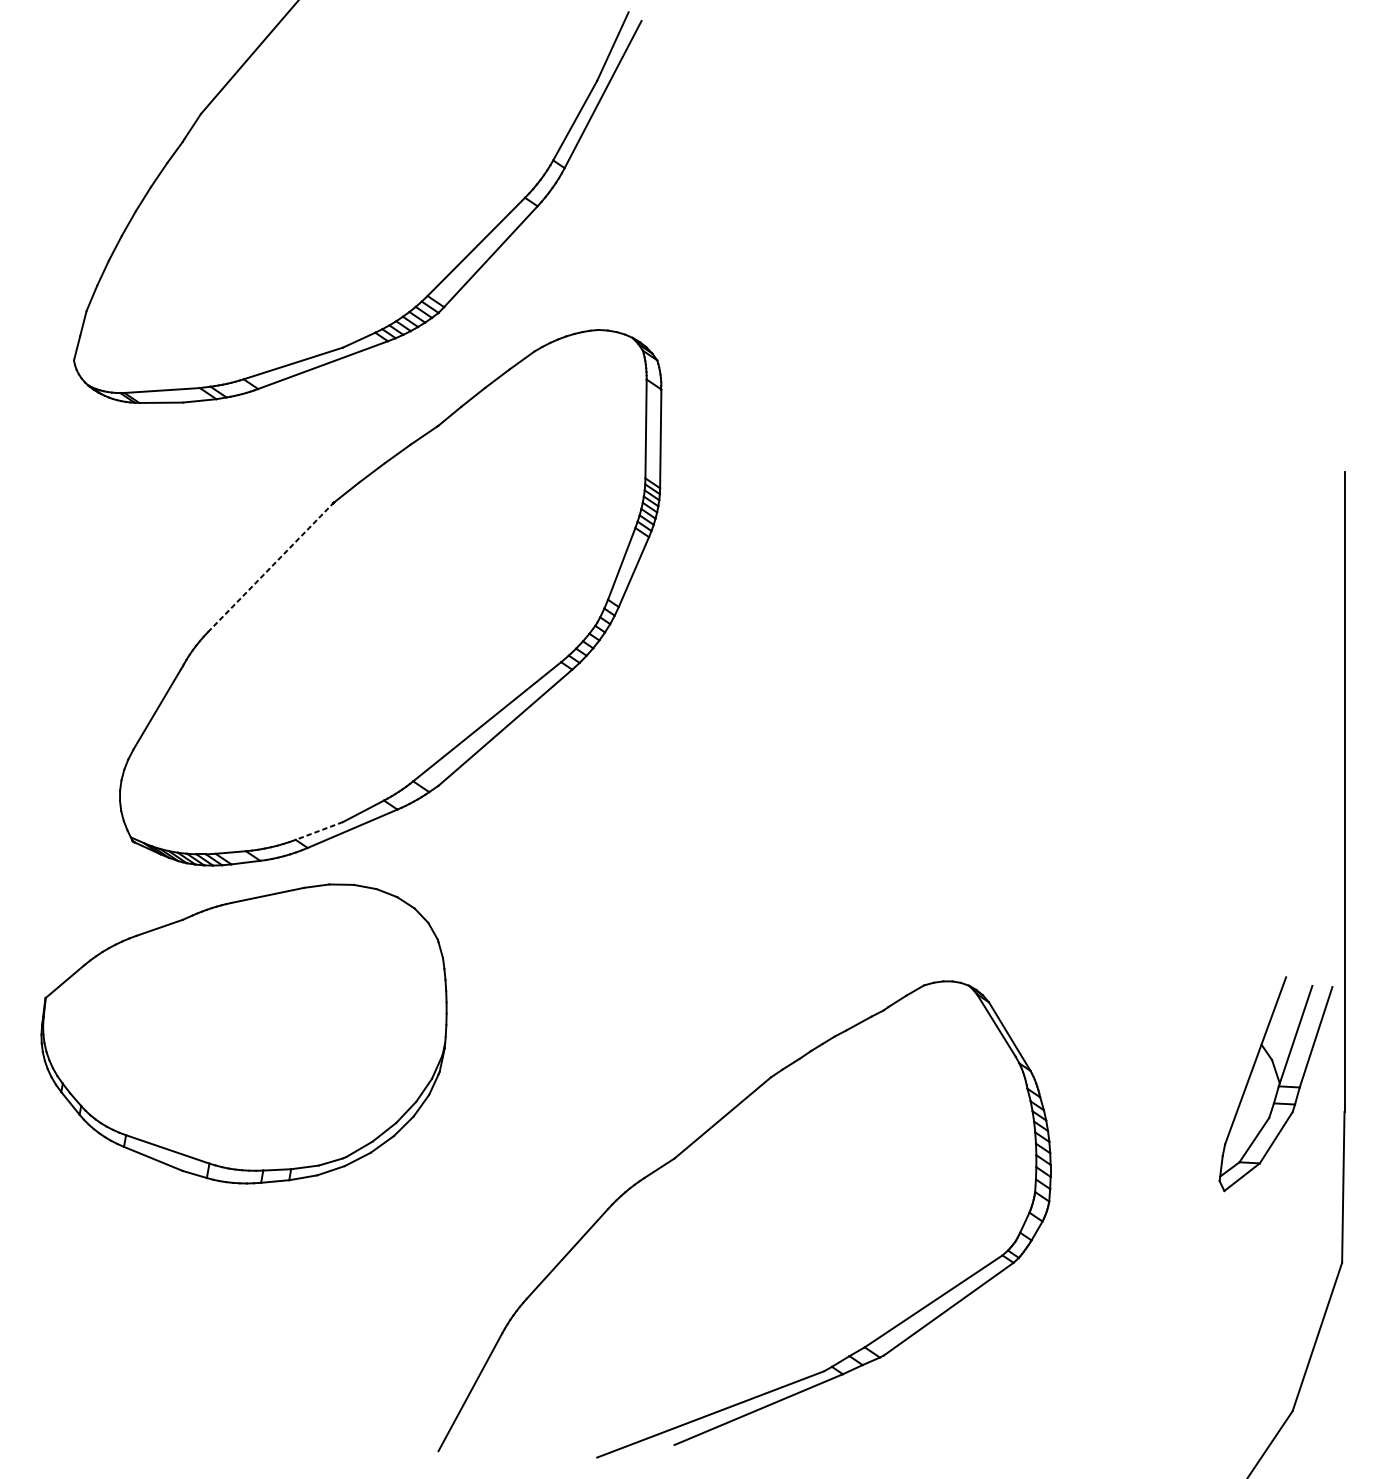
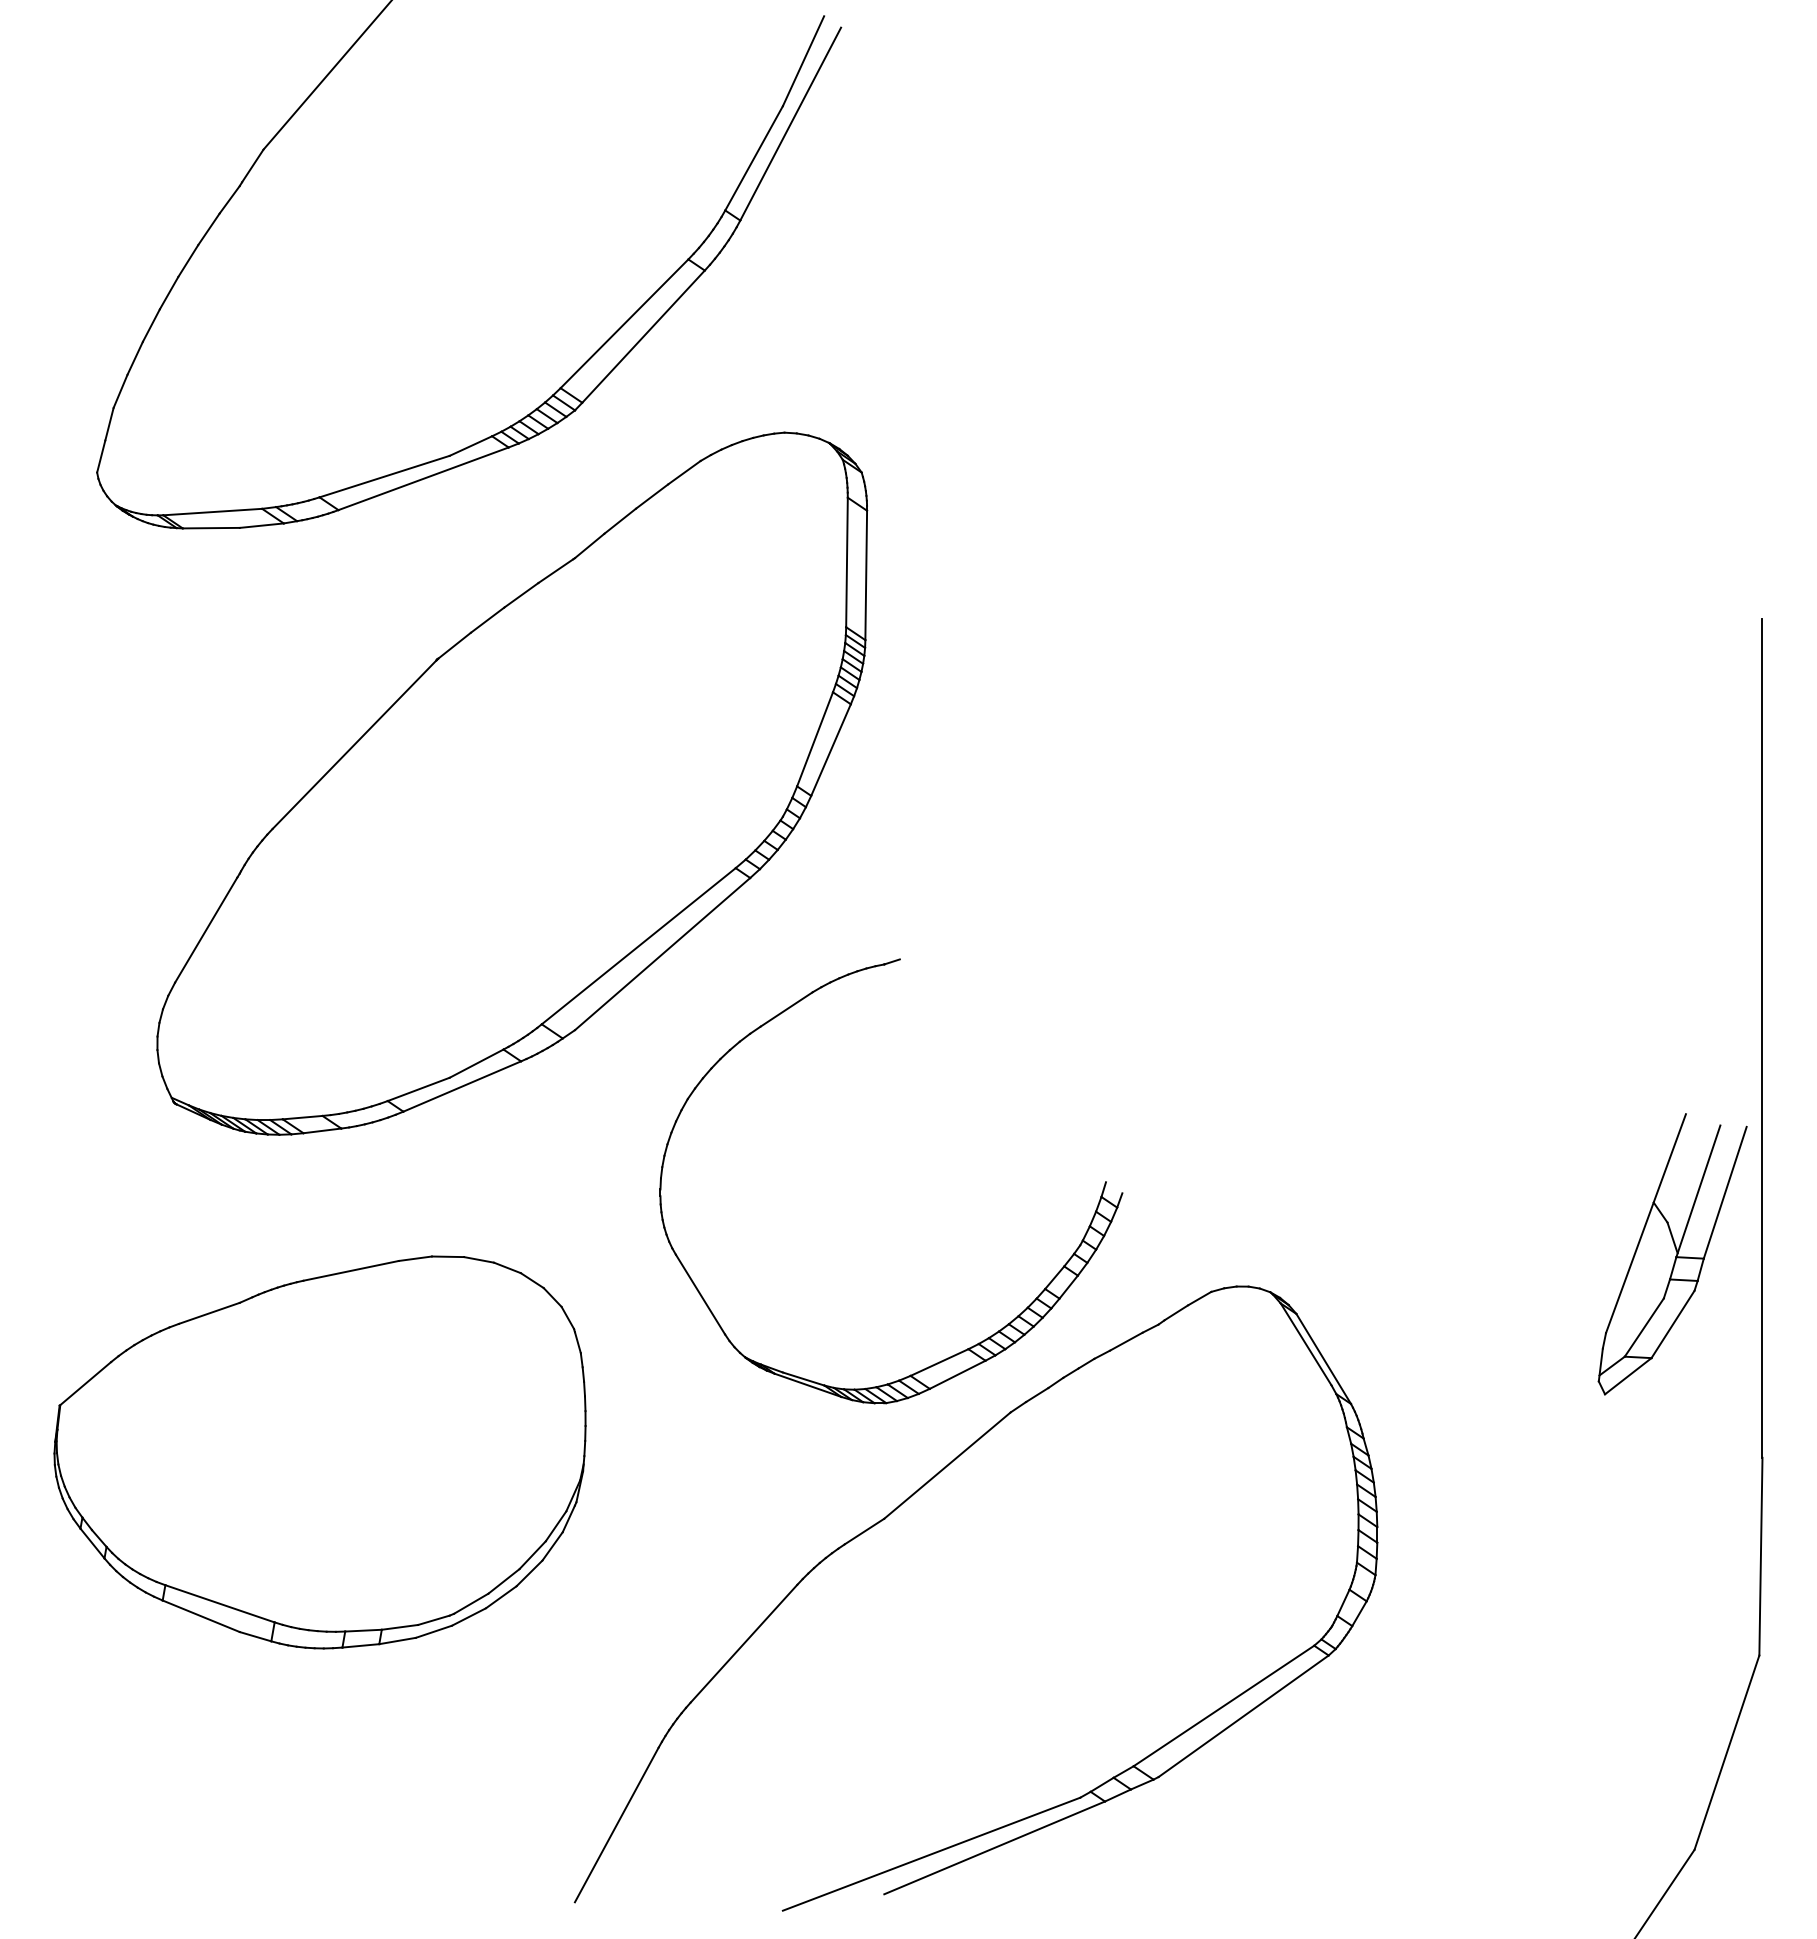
line: (270, 567) -> (354, 744), dashed -> solid
line: (319, 831) -> (418, 1089), dashed -> solid
part: (746, 1024) -> (978, 1342), added
part: (243, 1033) -> (319, 1452), moved
part: (1275, 1084) -> (1672, 1254), moved

